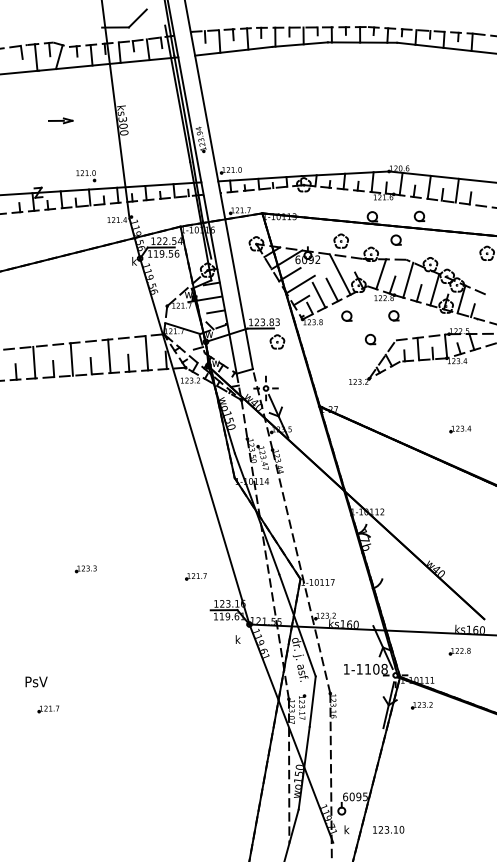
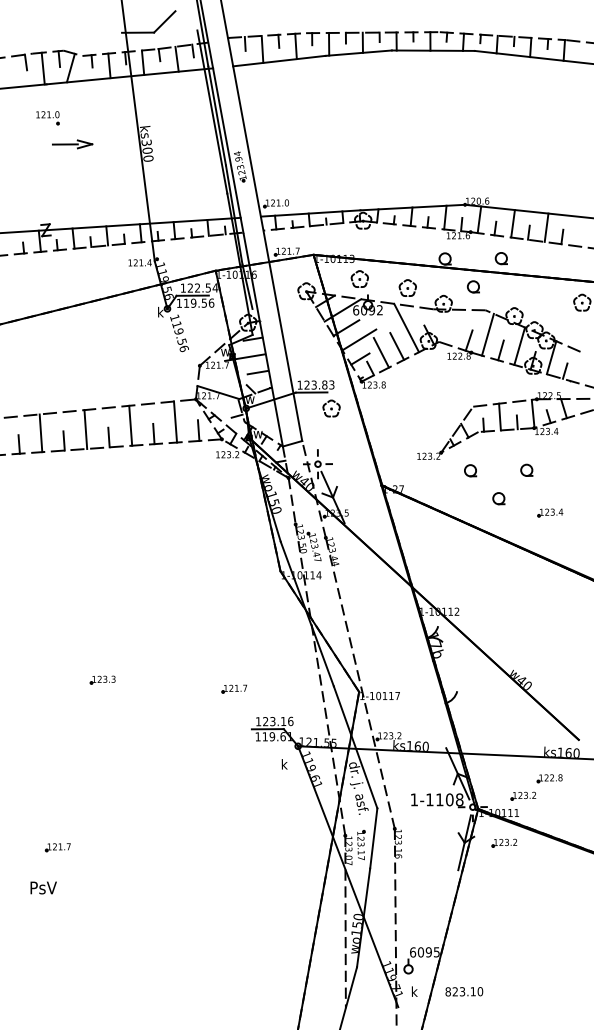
part: (60, 120) -> (72, 143), size x1.4
part: (85, 176) -> (47, 118), moved
part: (300, 233) -> (359, 278), added
line: (381, 274) -> (455, 327), removed
part: (370, 334) -> (498, 492), moved
line: (194, 441) -> (232, 527), removed
part: (437, 665) -> (523, 795), added
text: (36, 681) -> (43, 887), moved
text: (374, 829) -> (447, 991), 123.10 -> 823.10

